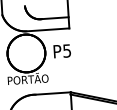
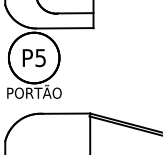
text: (61, 51) -> (33, 58), moved

